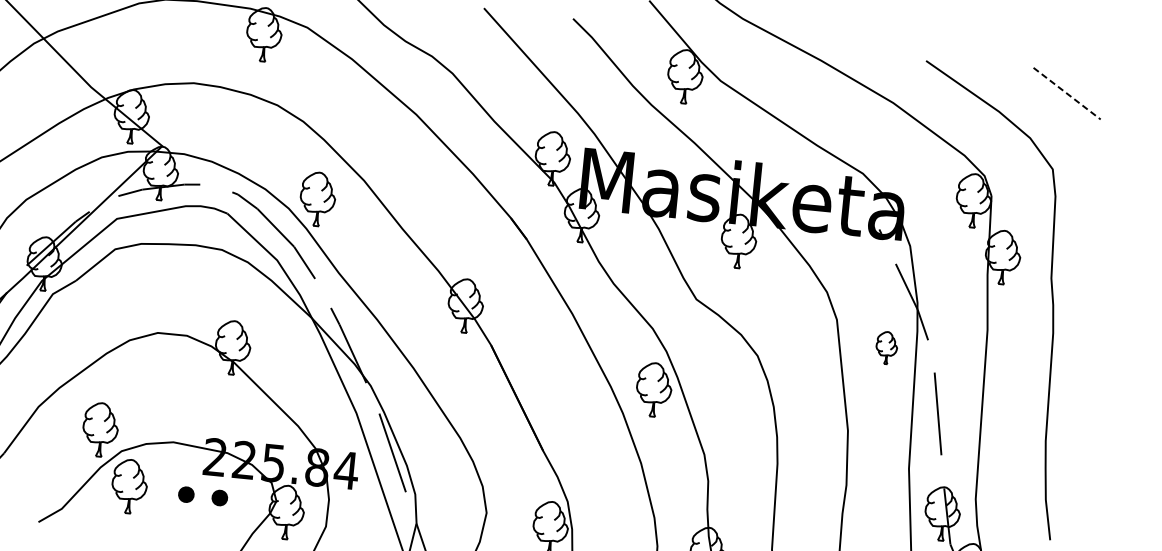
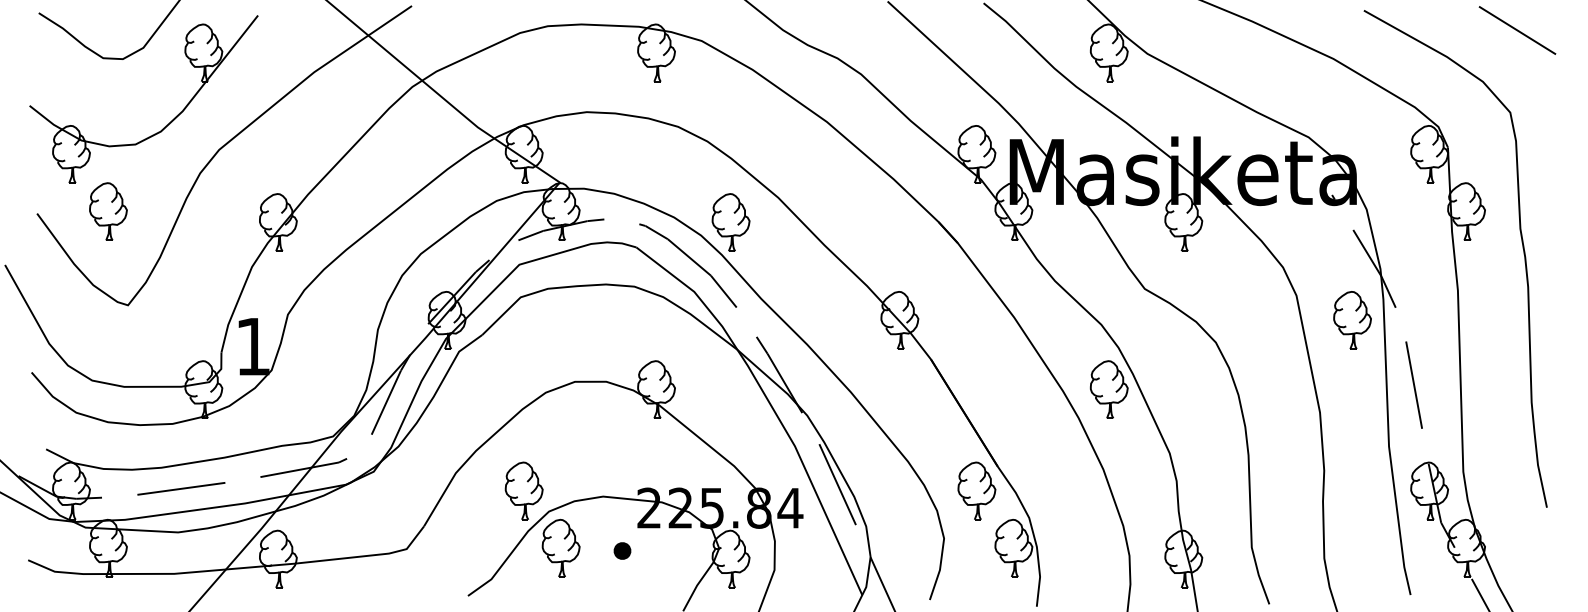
line: (1067, 93) -> (1517, 30), dashed -> solid
part: (886, 348) -> (1352, 320), size x1.67
part: (521, 471) -> (976, 490), added
part: (219, 497) -> (658, 550), removed

